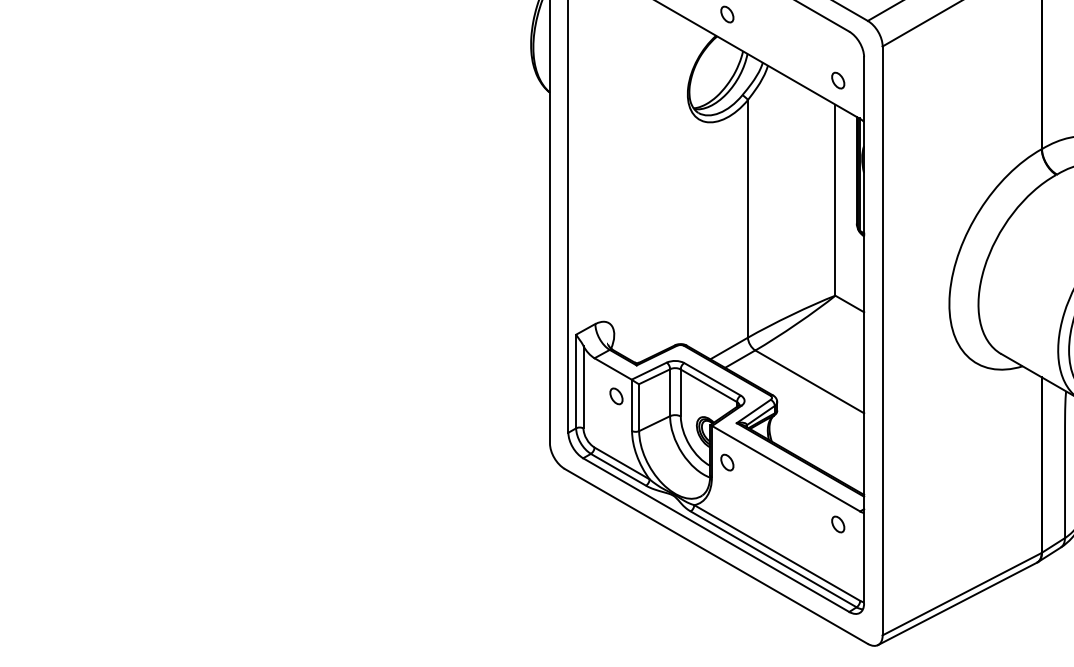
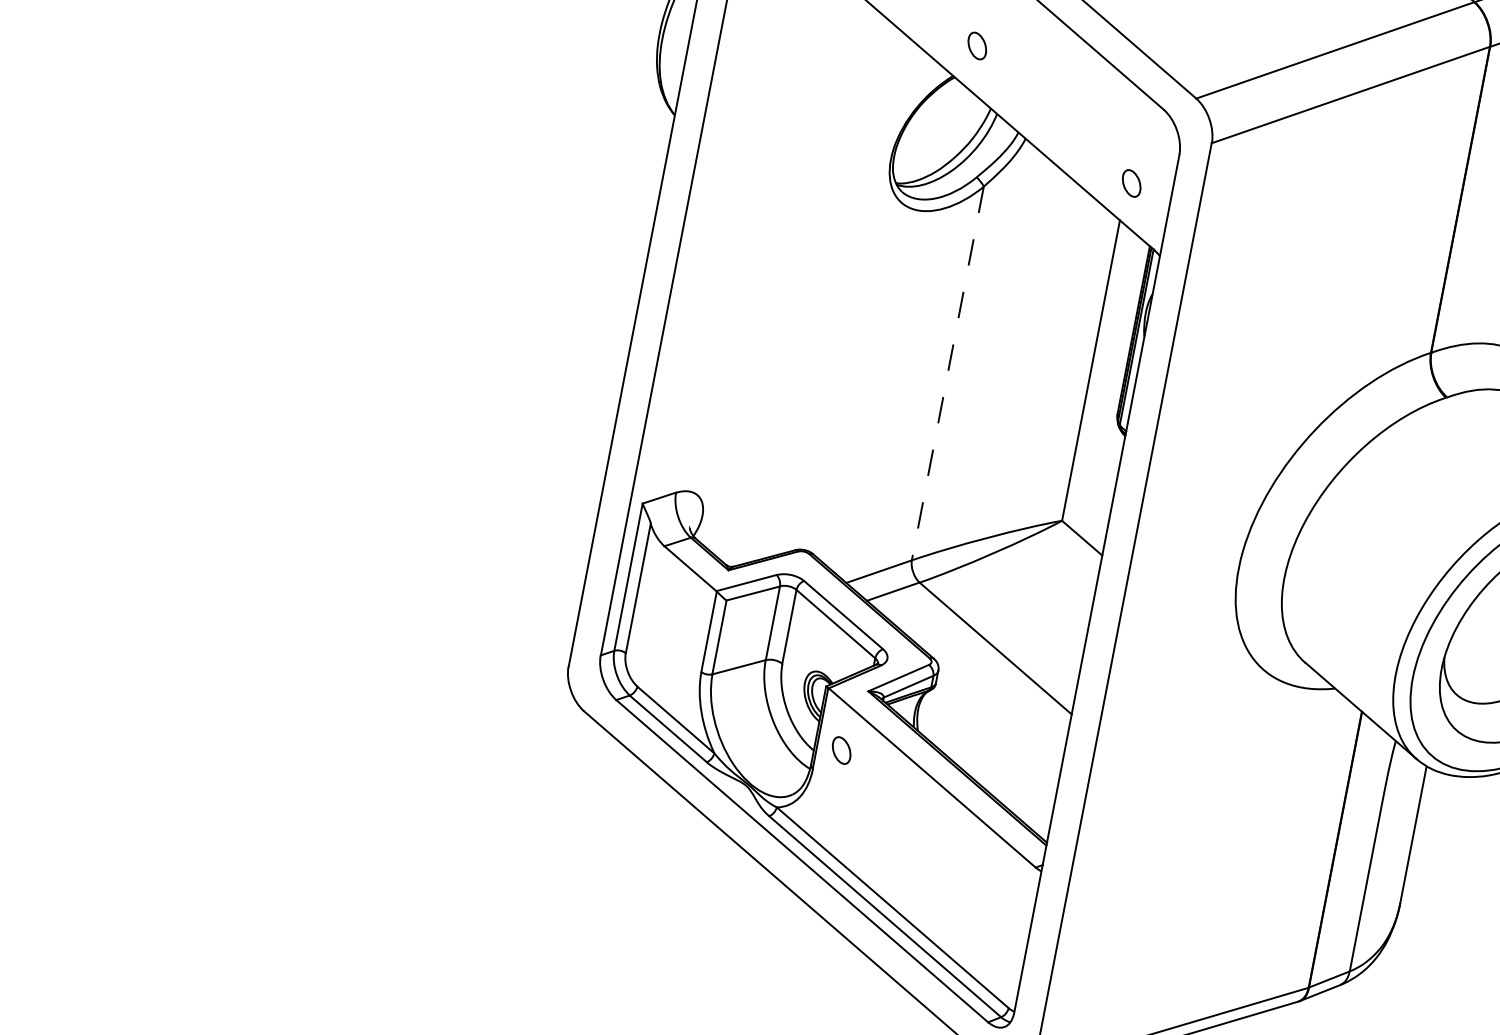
line: (747, 218) -> (947, 372), solid -> dashed
part: (616, 396) -> (687, 613), removed
part: (838, 524) -> (997, 881), removed

